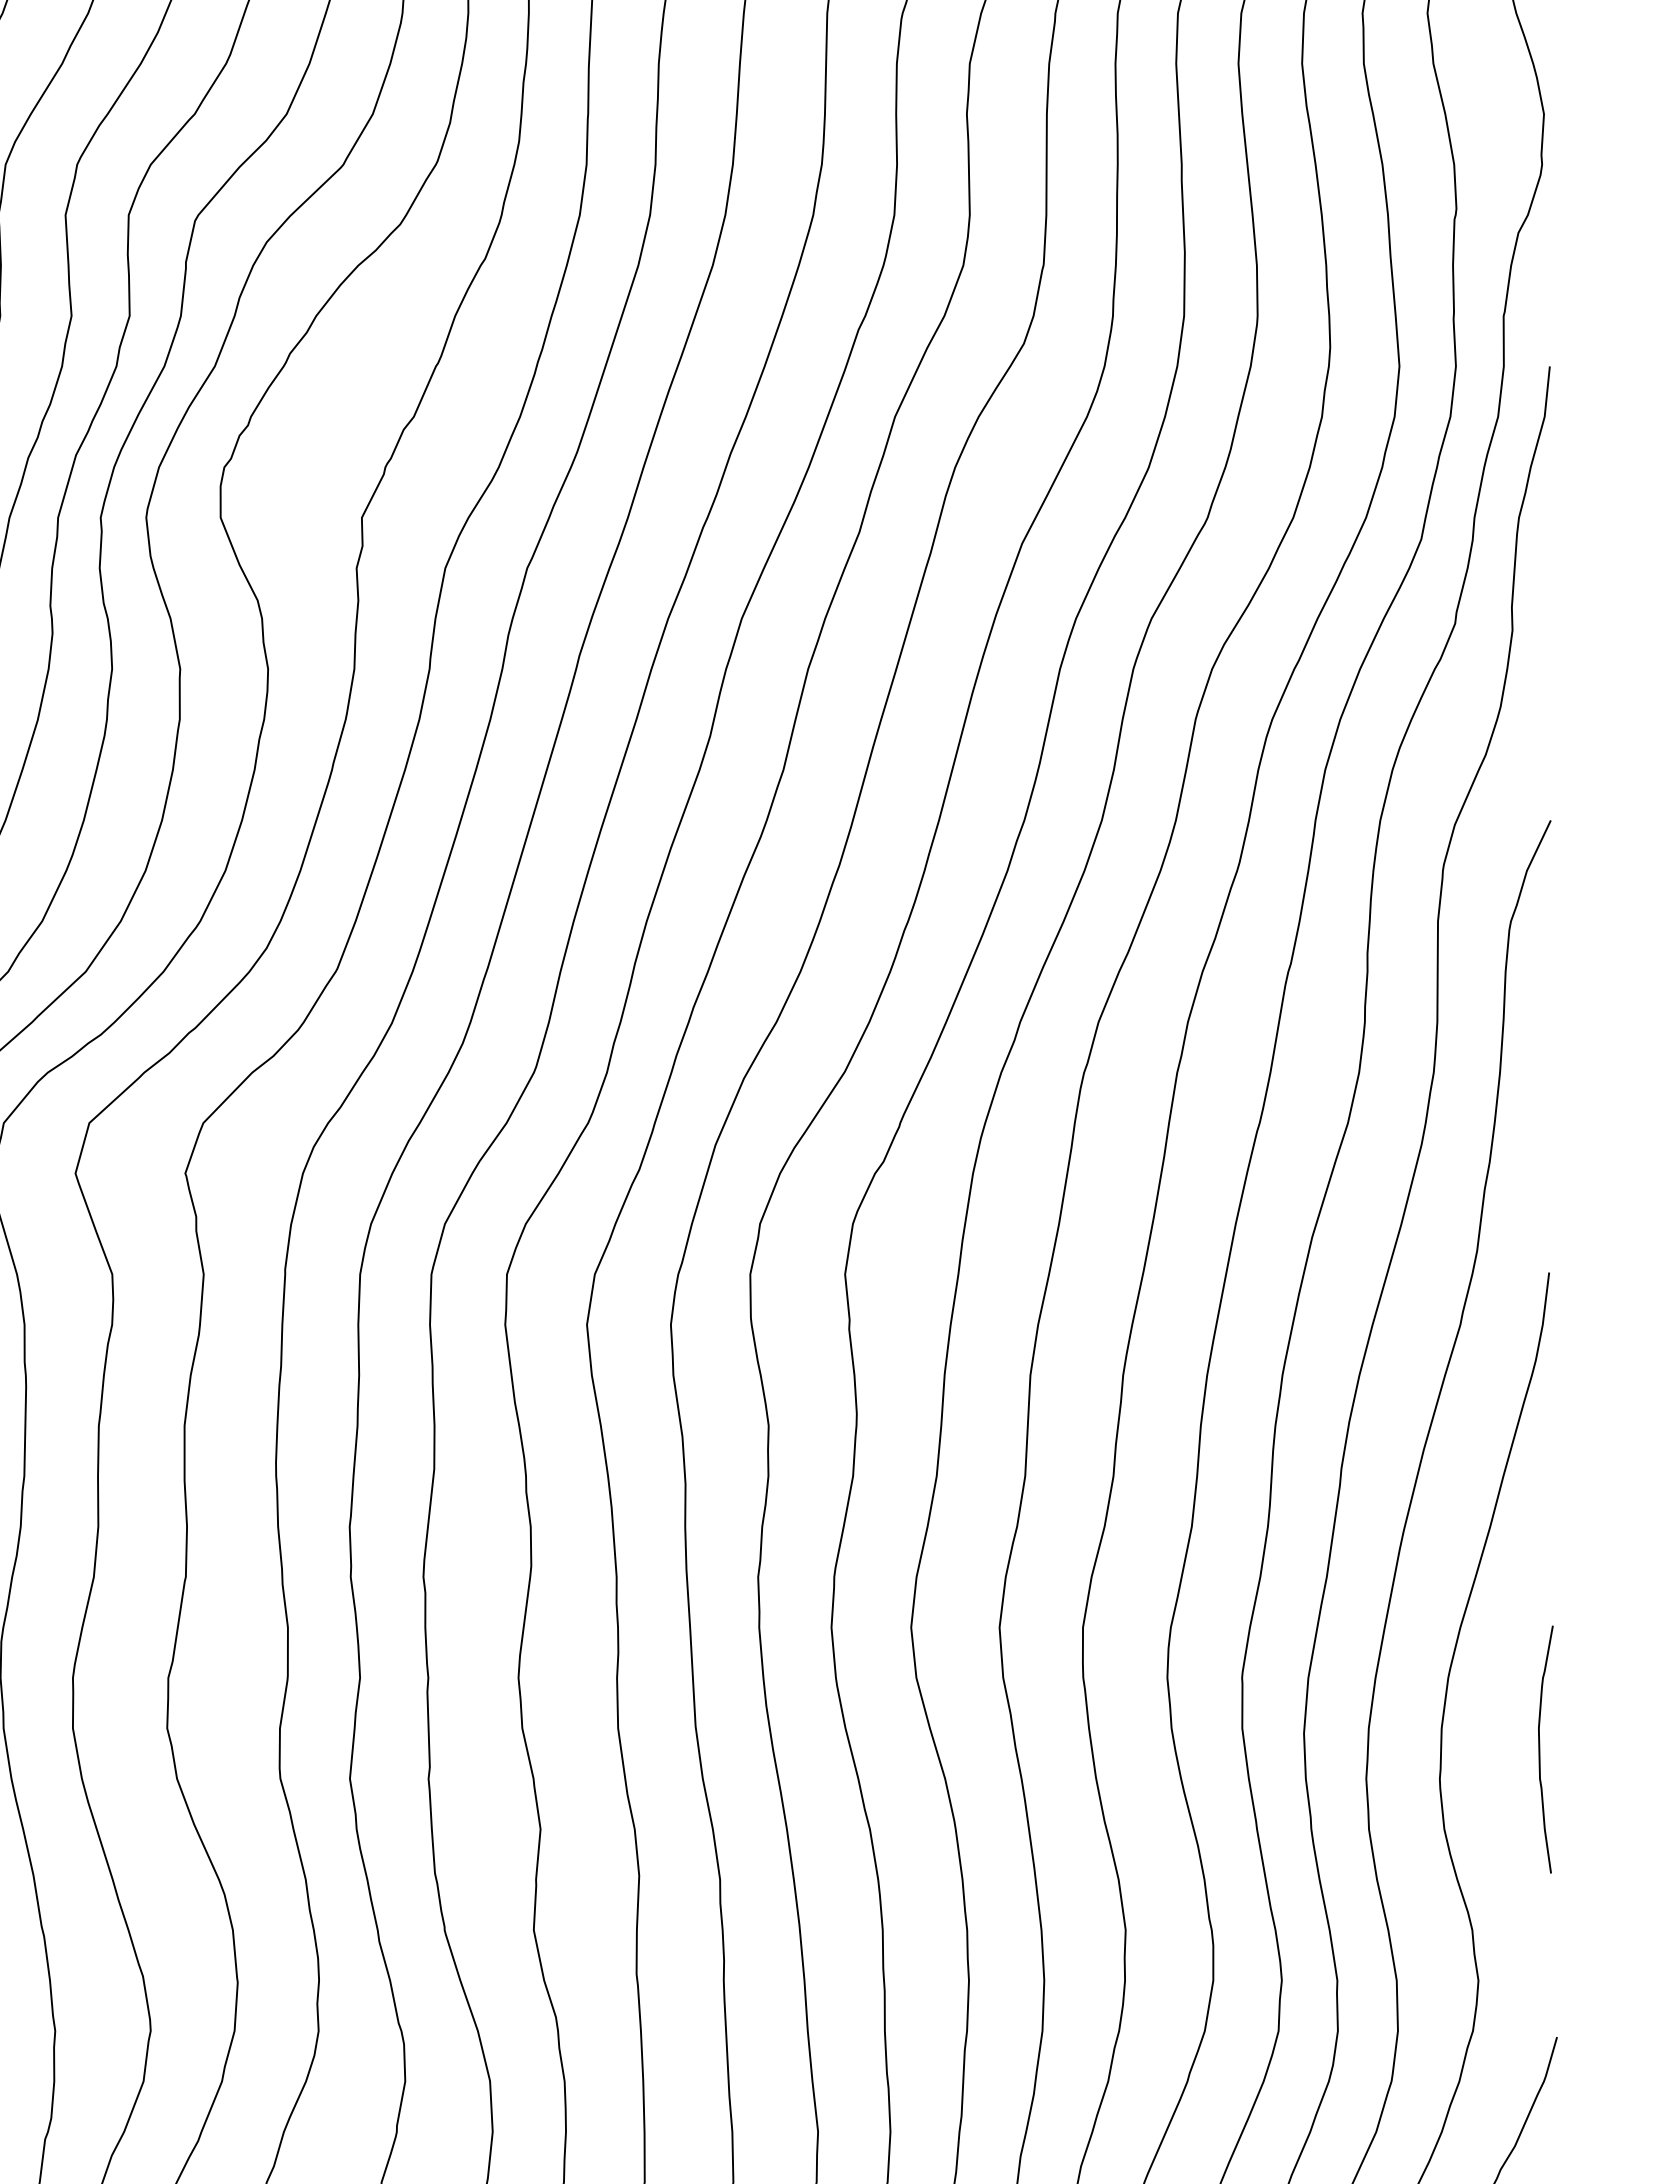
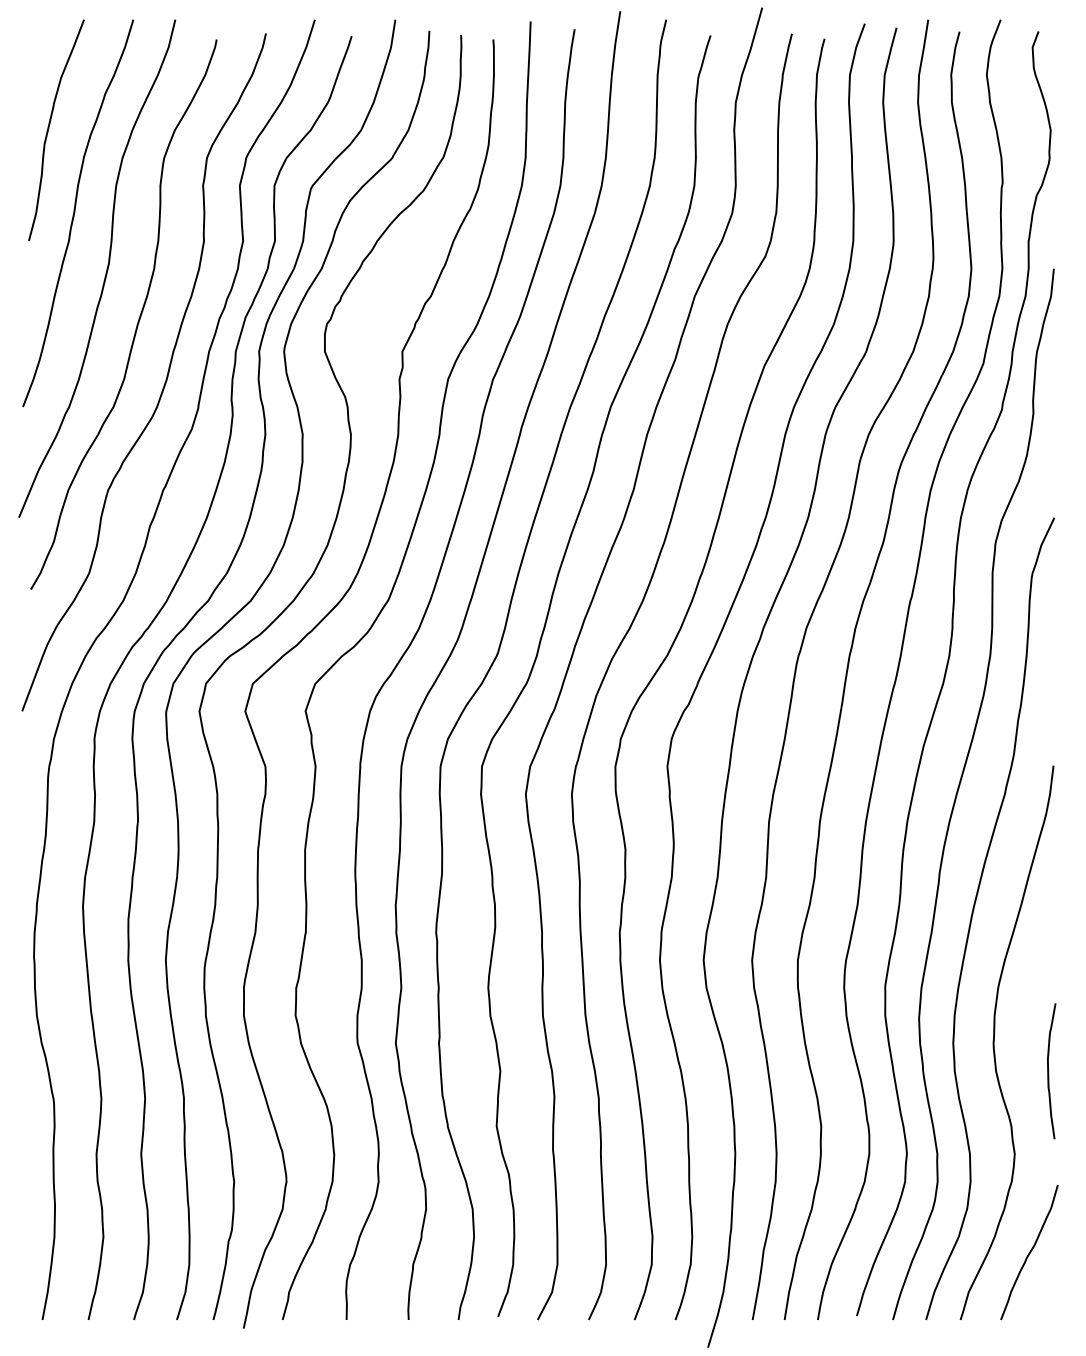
curve: (1541, 1749) -> (1049, 1071), moved

